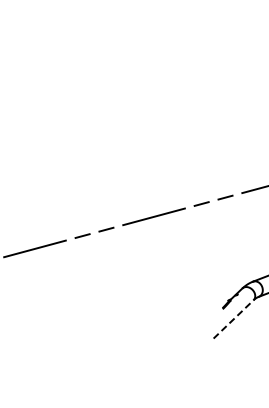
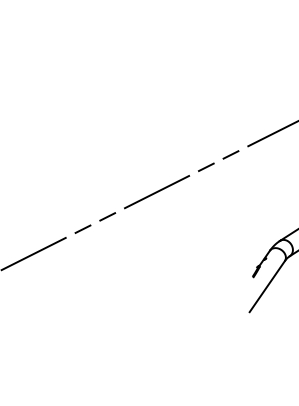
line: (233, 319) -> (267, 286), dashed -> solid

